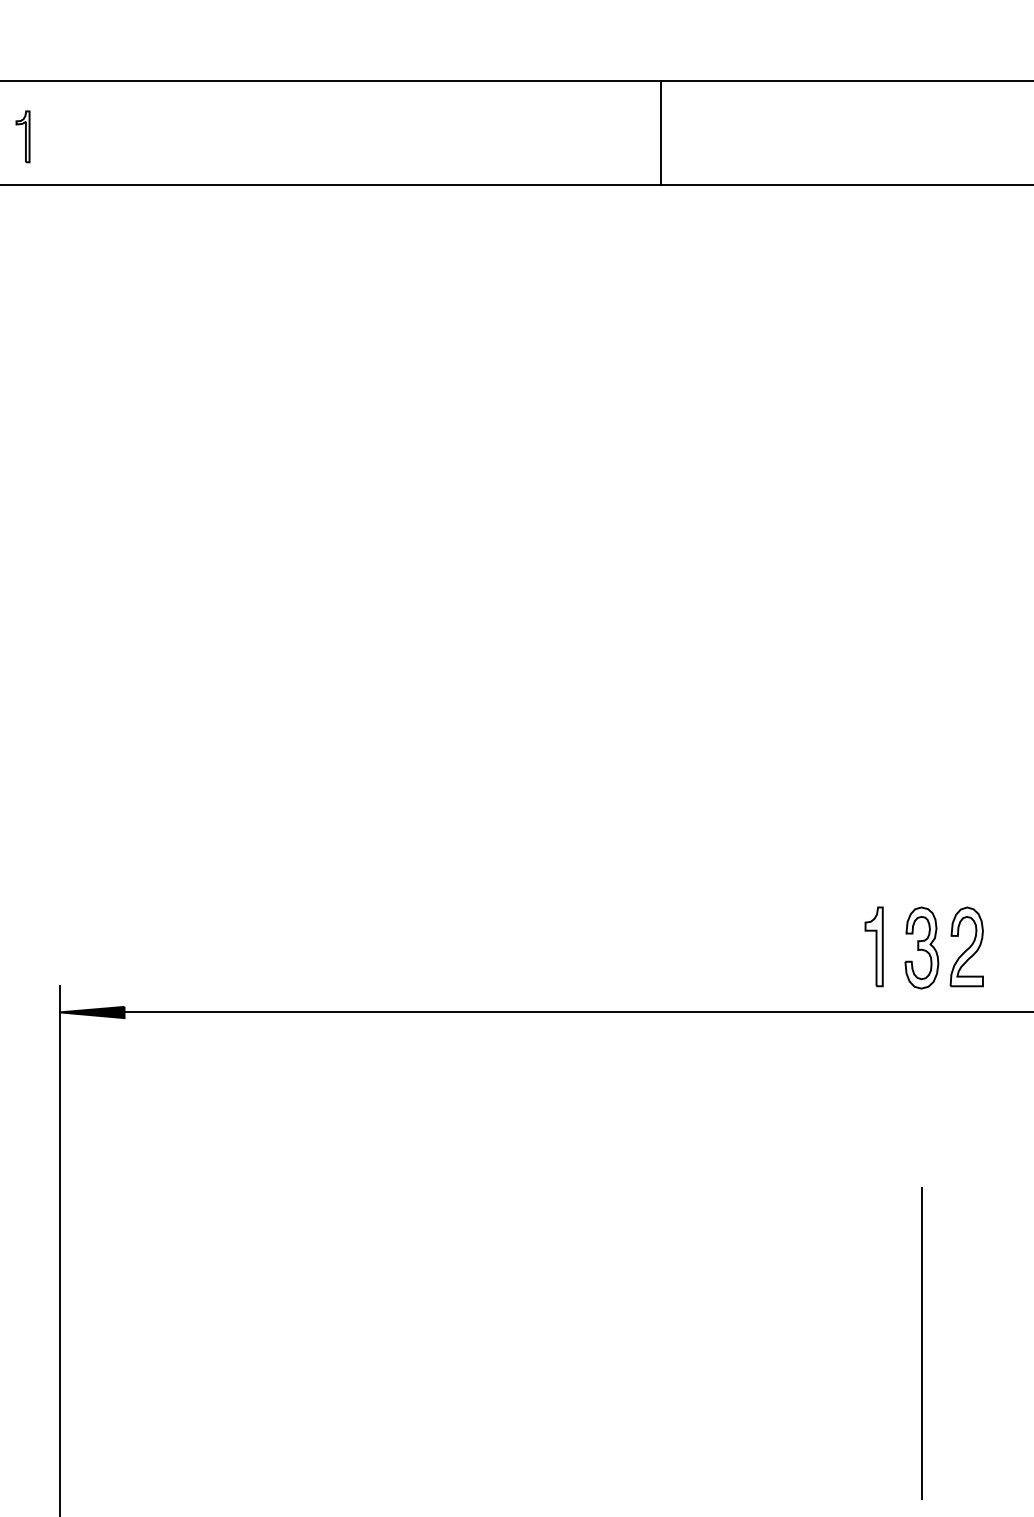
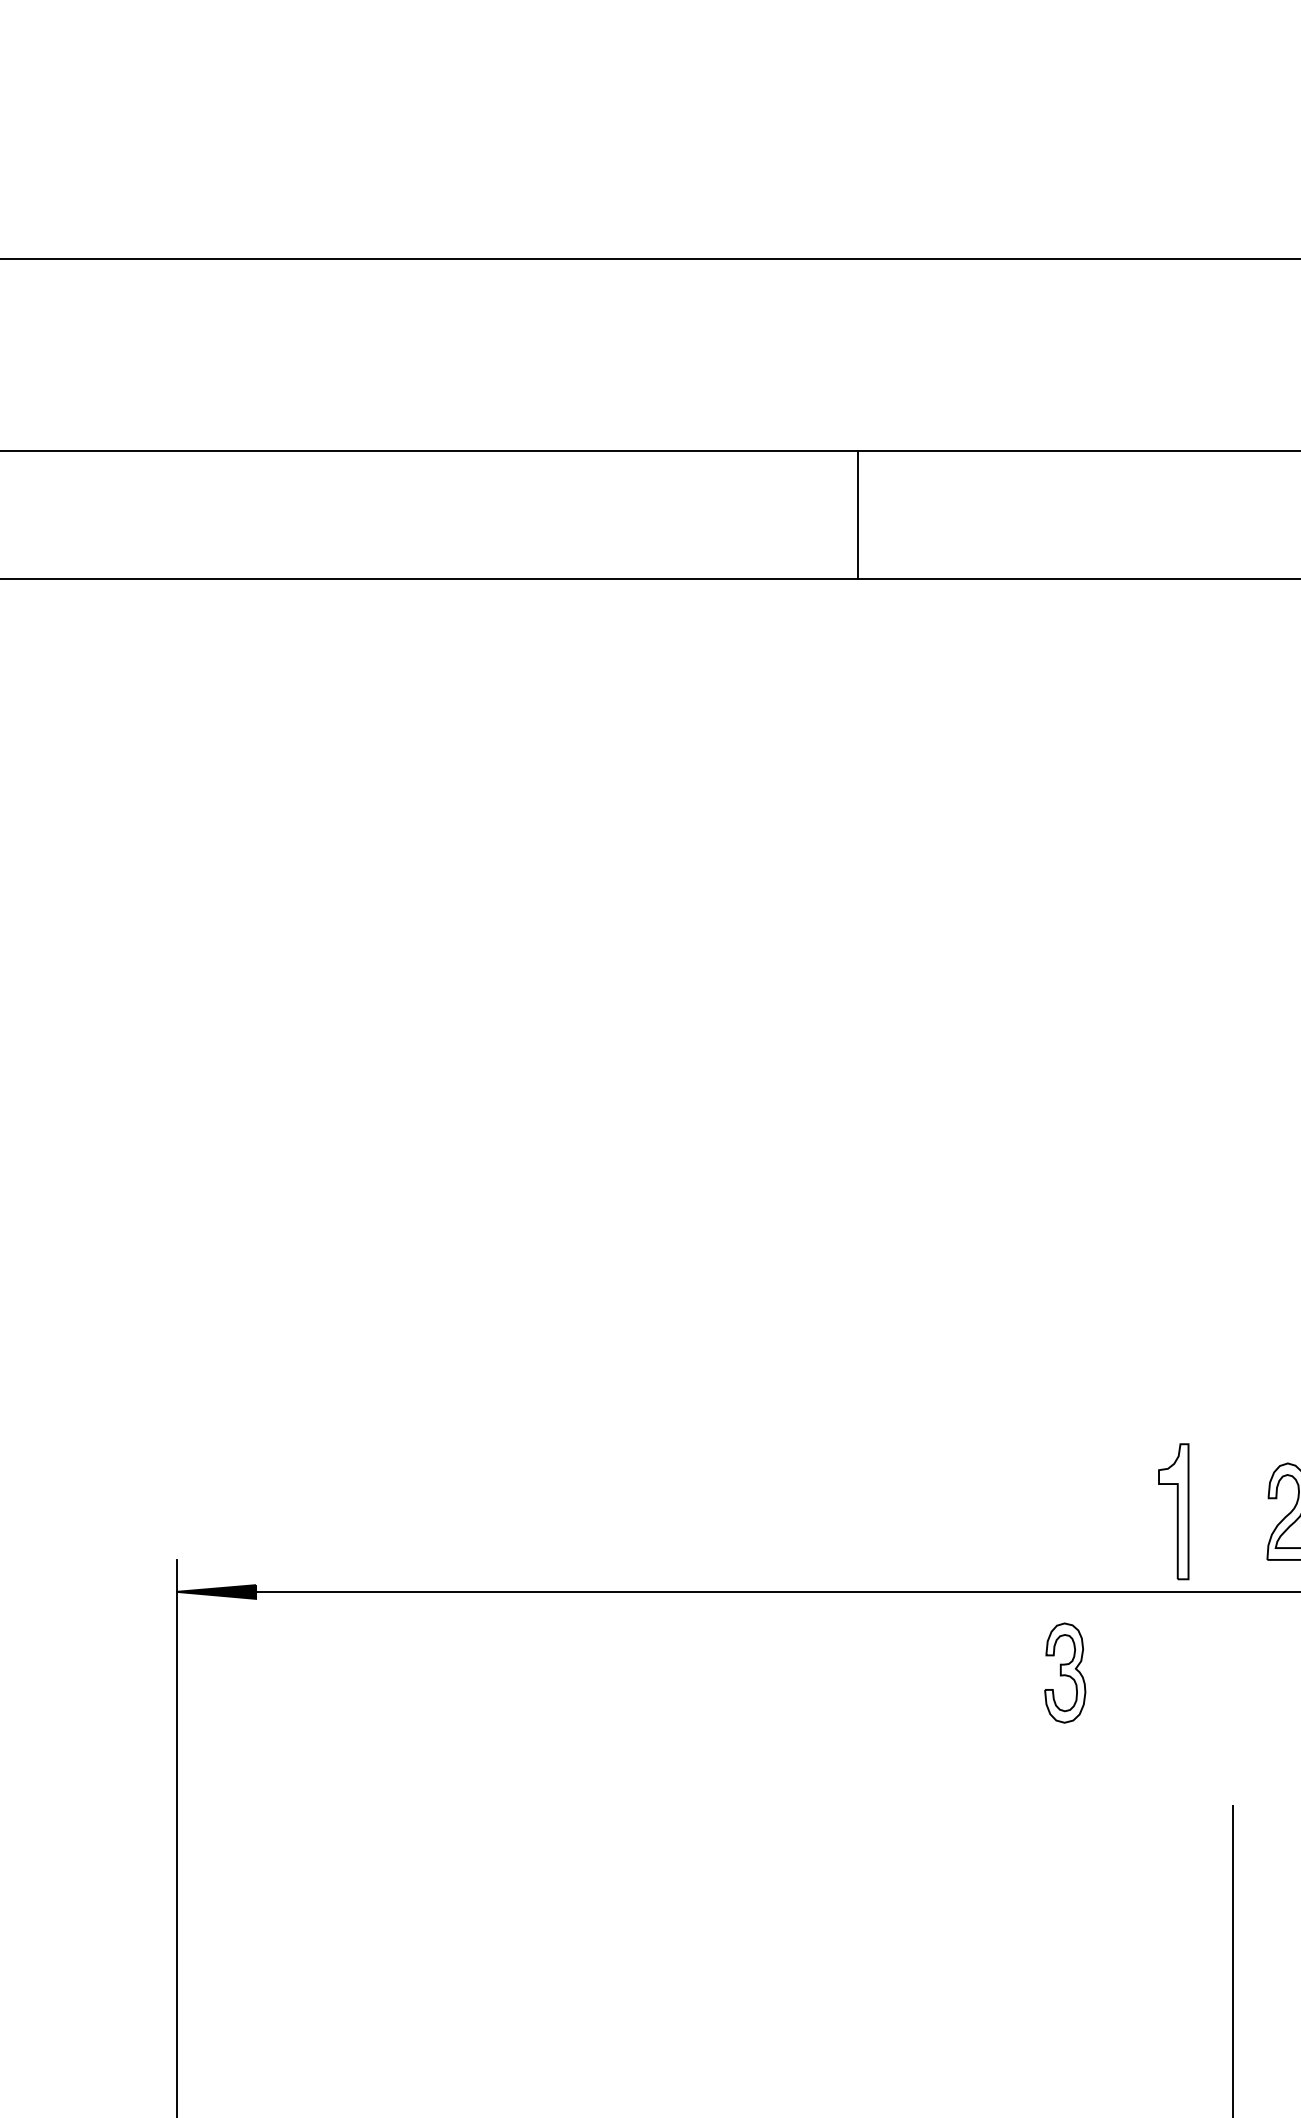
line: (660, 132) -> (857, 514), moved
part: (22, 136) -> (131, 519), removed
part: (873, 946) -> (1173, 1511), size x1.4
part: (922, 947) -> (1065, 1672), moved

